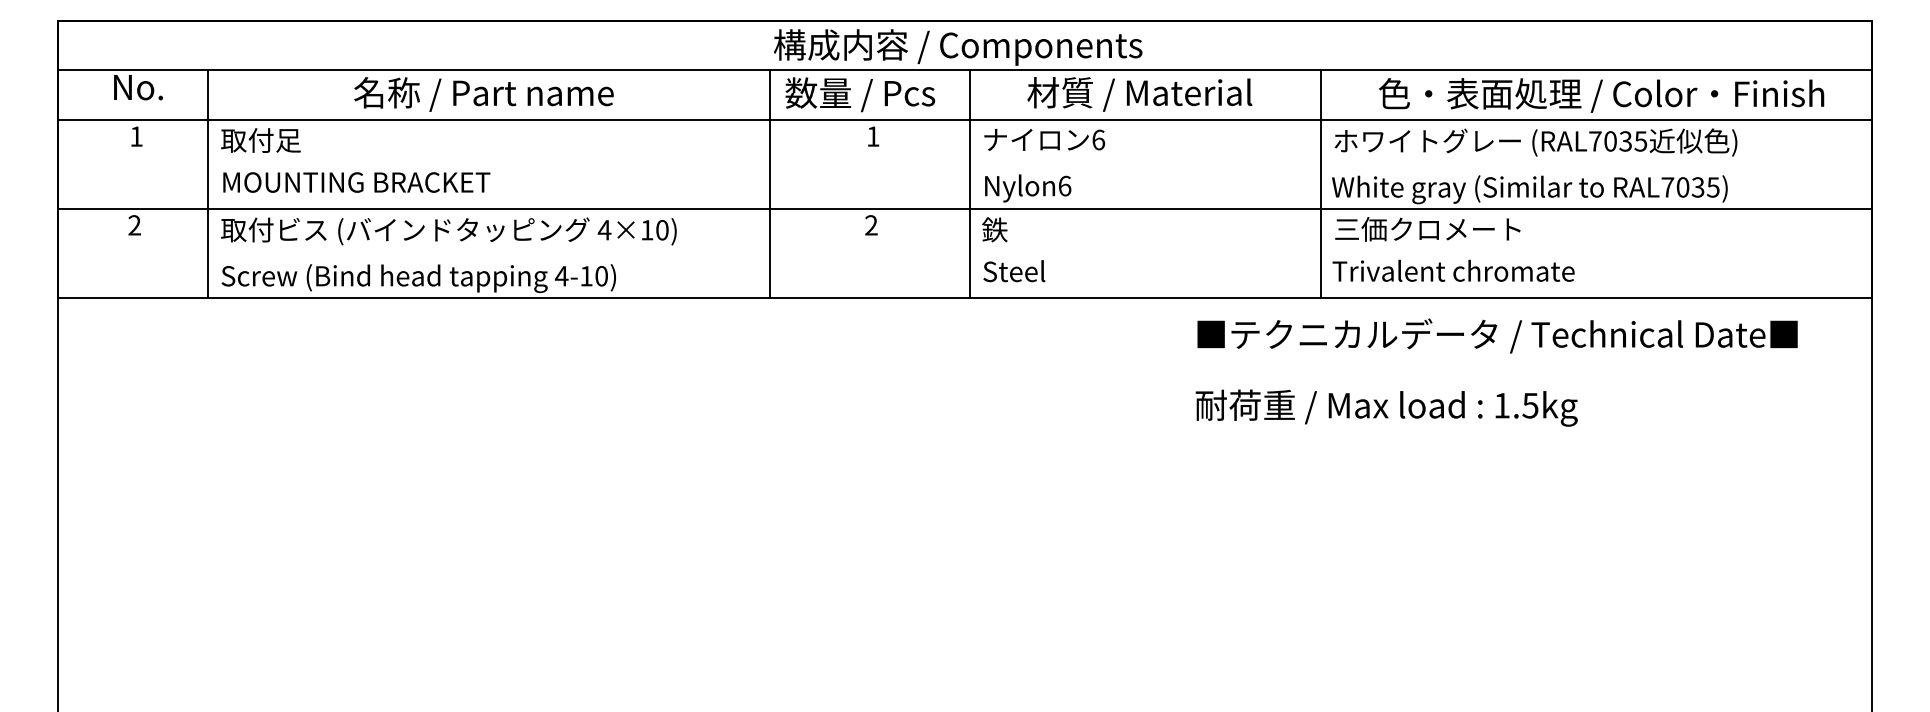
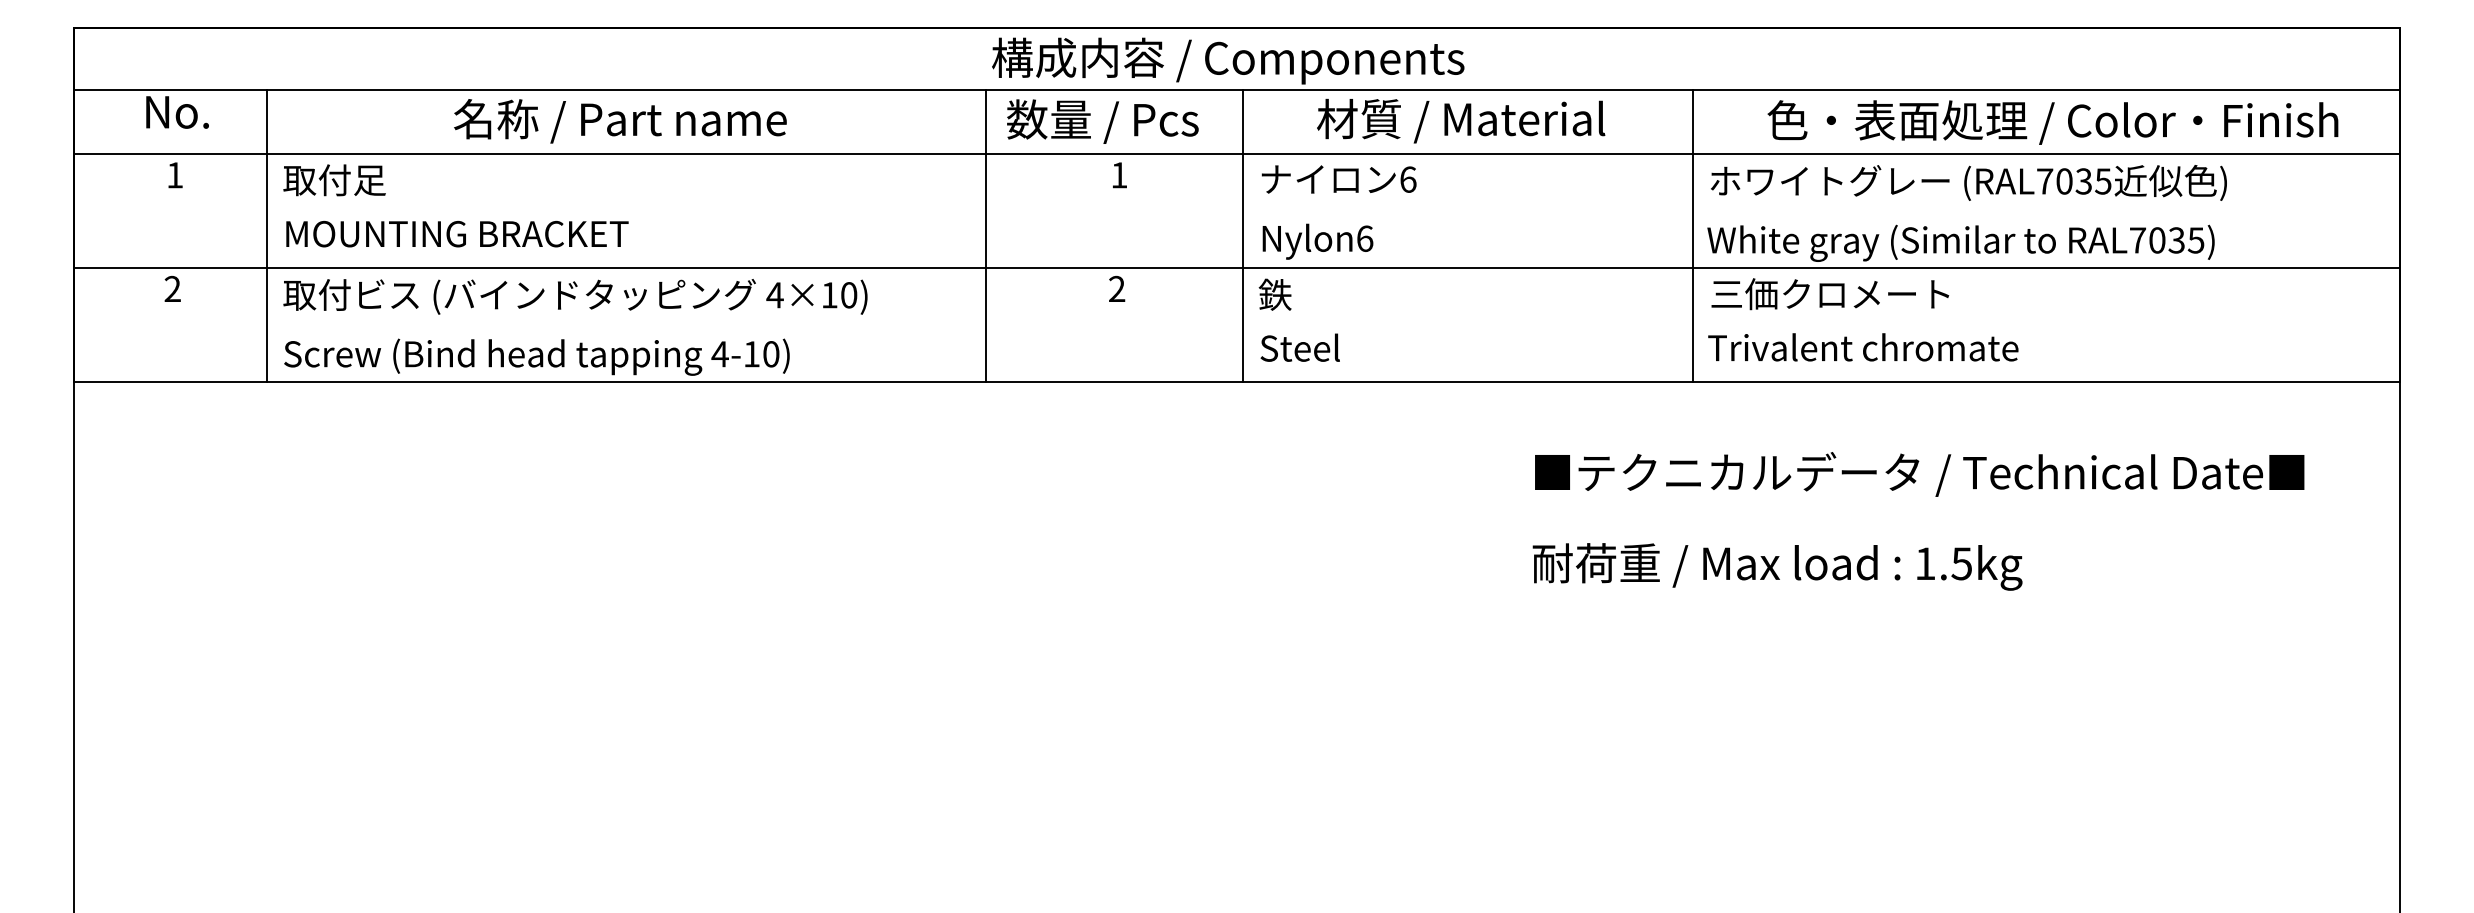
text: (1496, 372) -> (1918, 521), moved

